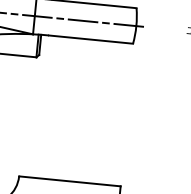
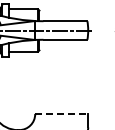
line: (69, 181) -> (61, 114), solid -> dashed

